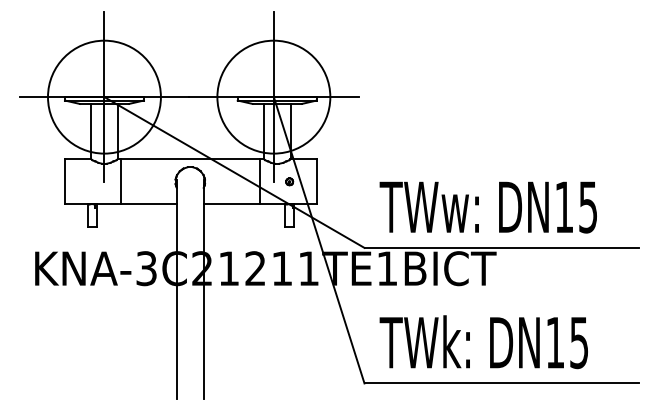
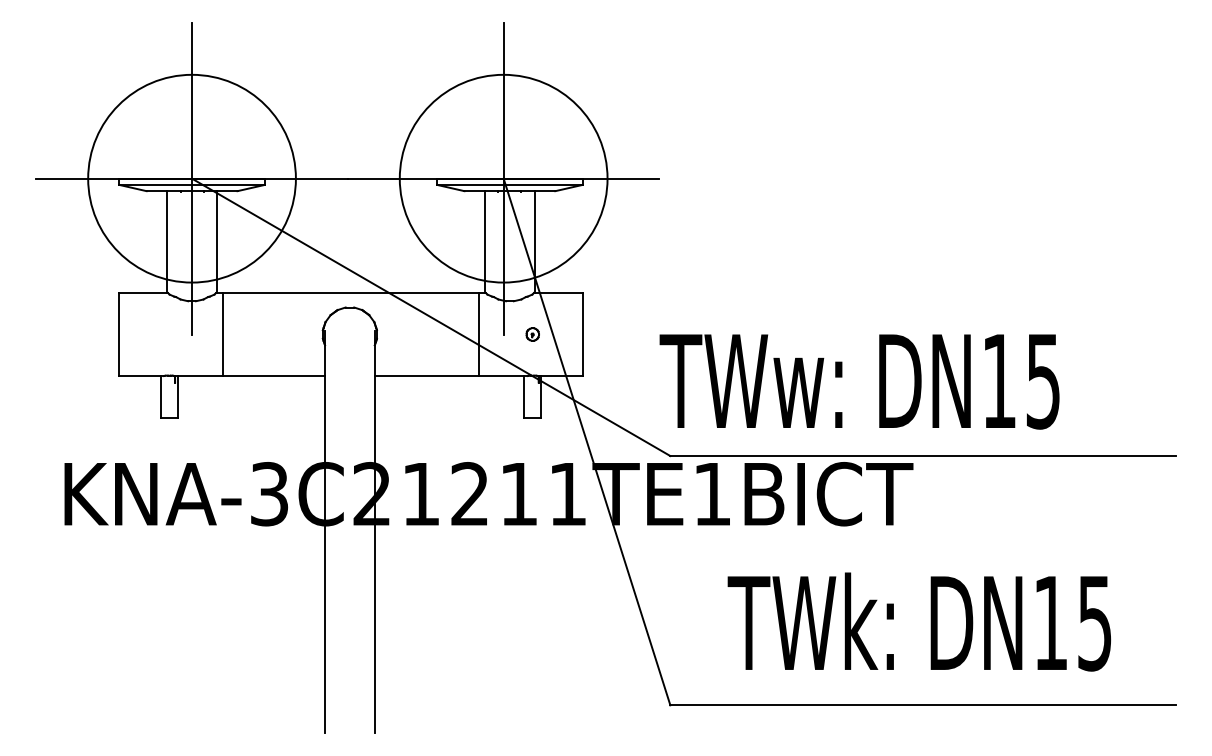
text: (487, 207) -> (858, 381), moved
text: (483, 342) -> (918, 622), moved

